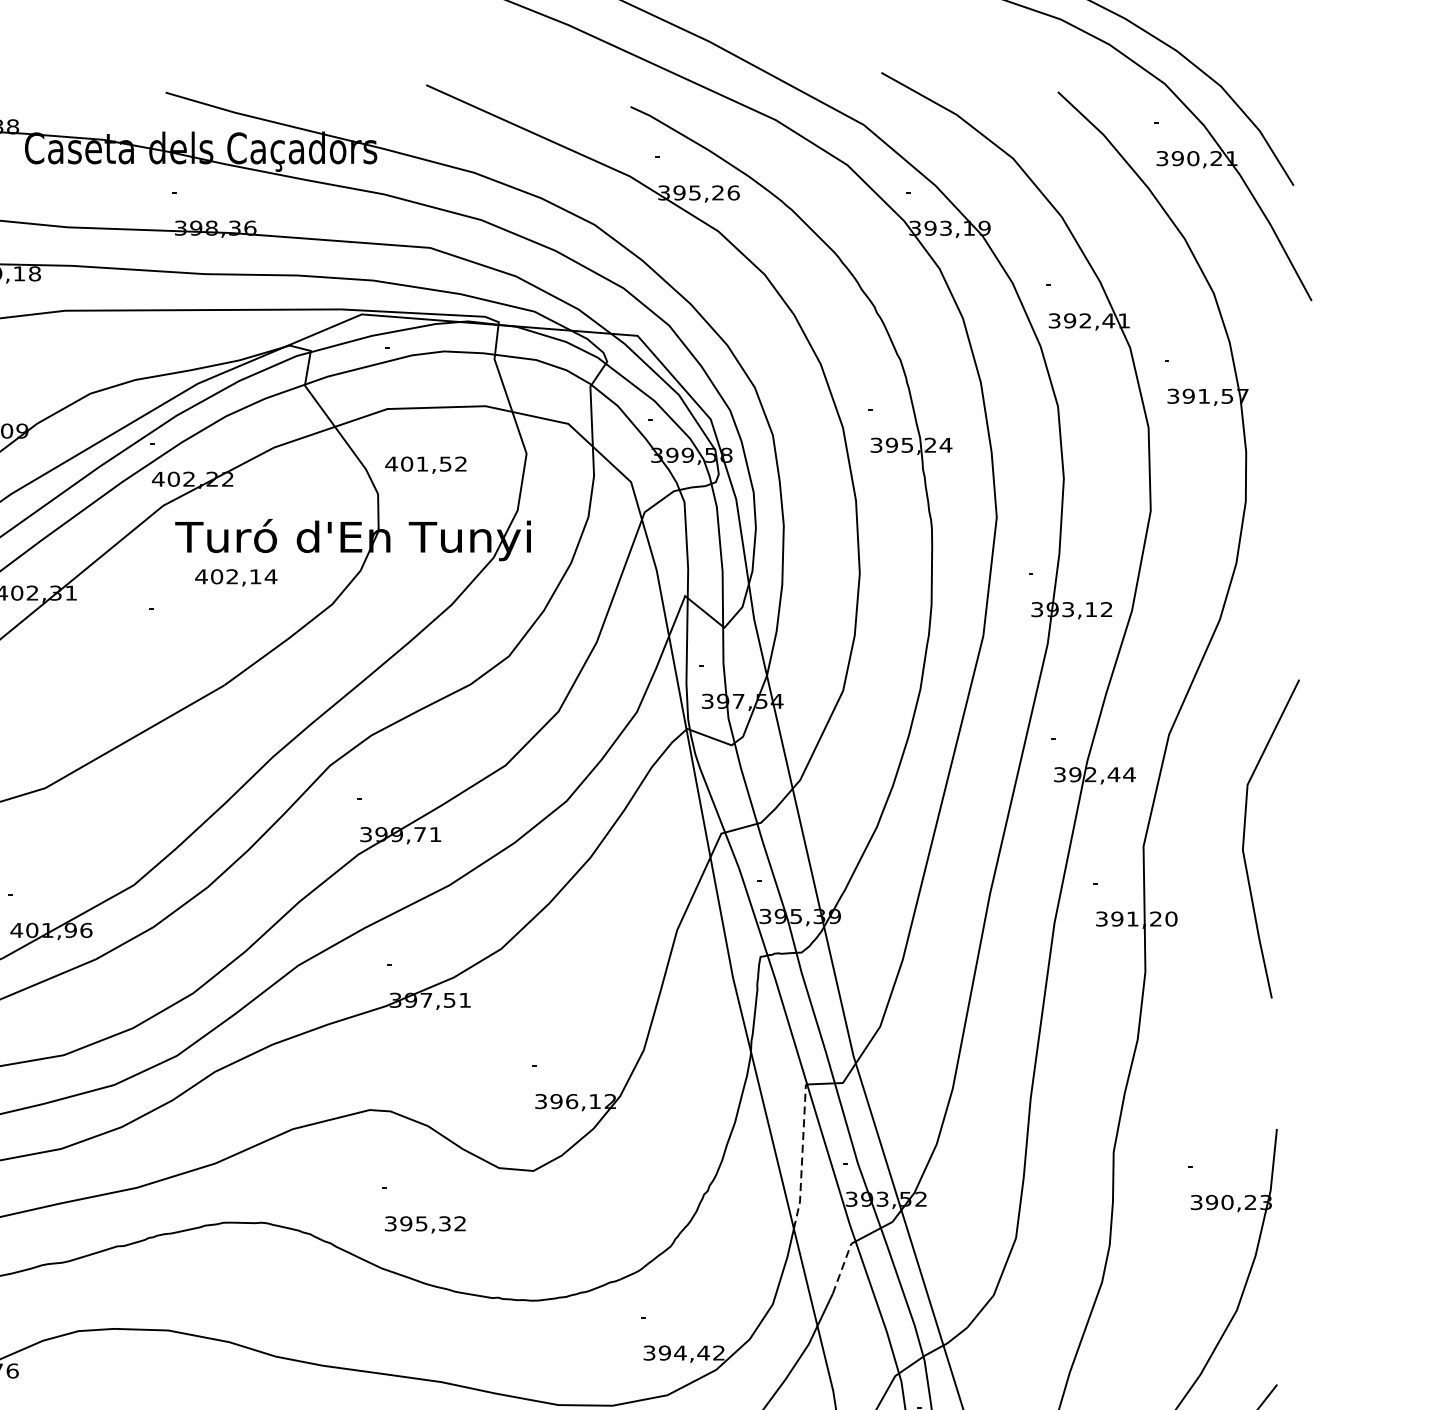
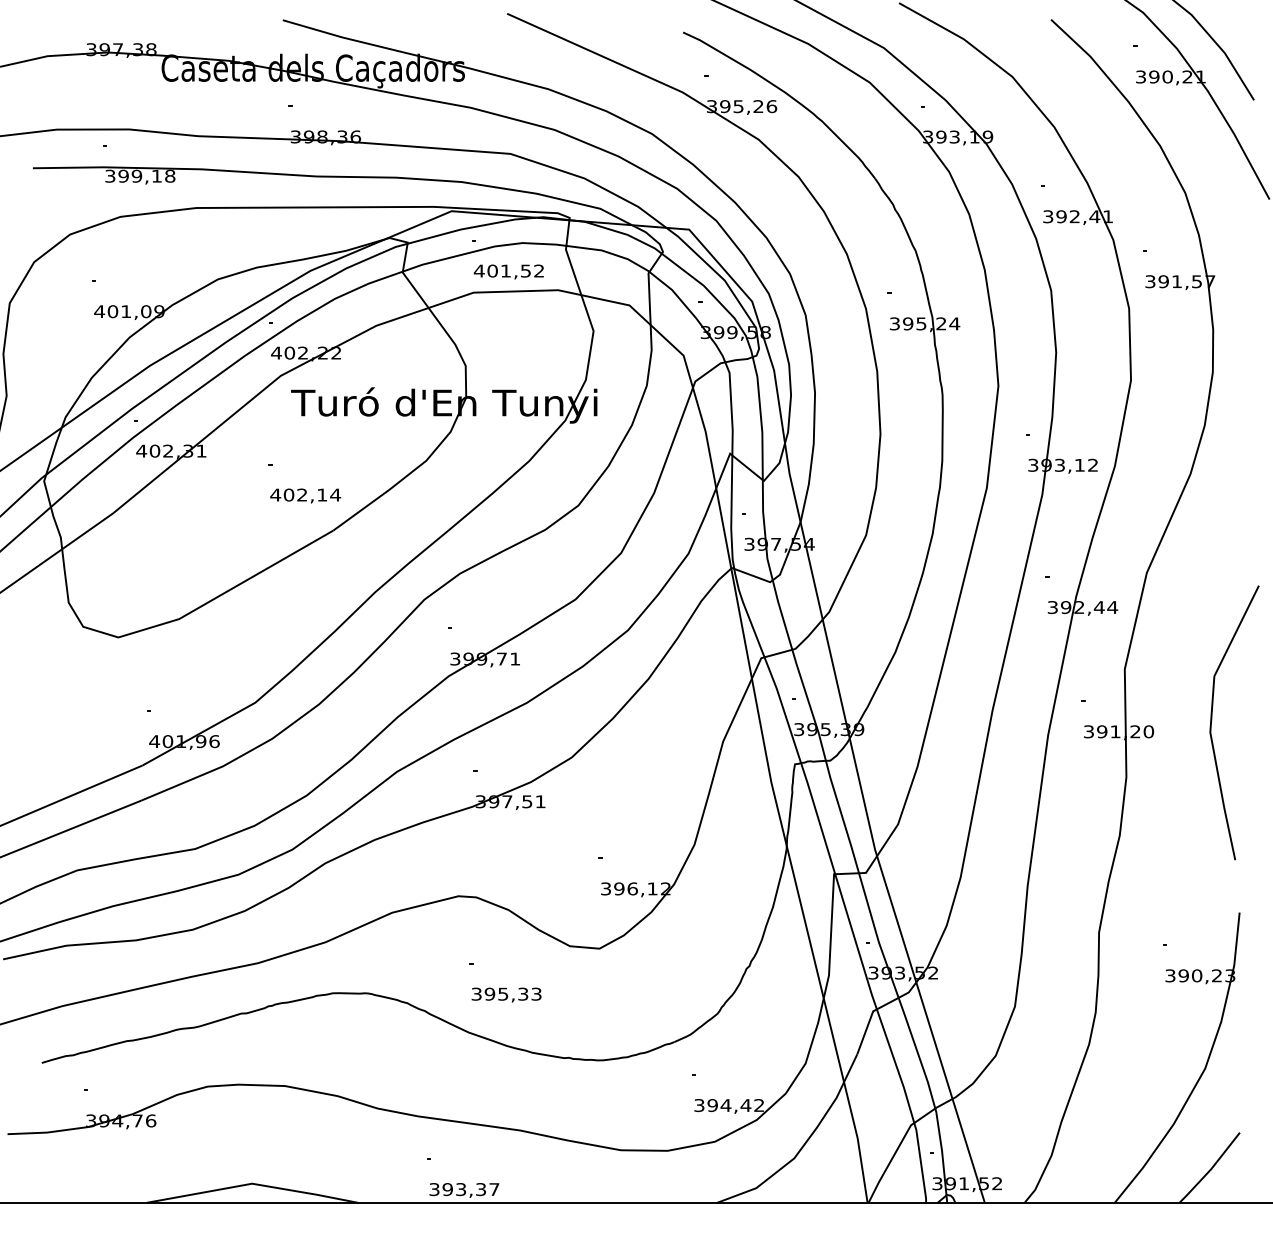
text: (425, 464) -> (508, 271), moved
text: (236, 577) -> (305, 495), moved
line: (1245, 836) -> (1212, 720), moved
line: (801, 1155) -> (830, 935), dashed -> solid
text: (460, 1224) -> (536, 994), 395,32 -> 395,33
line: (843, 1265) -> (866, 1030), dashed -> solid

